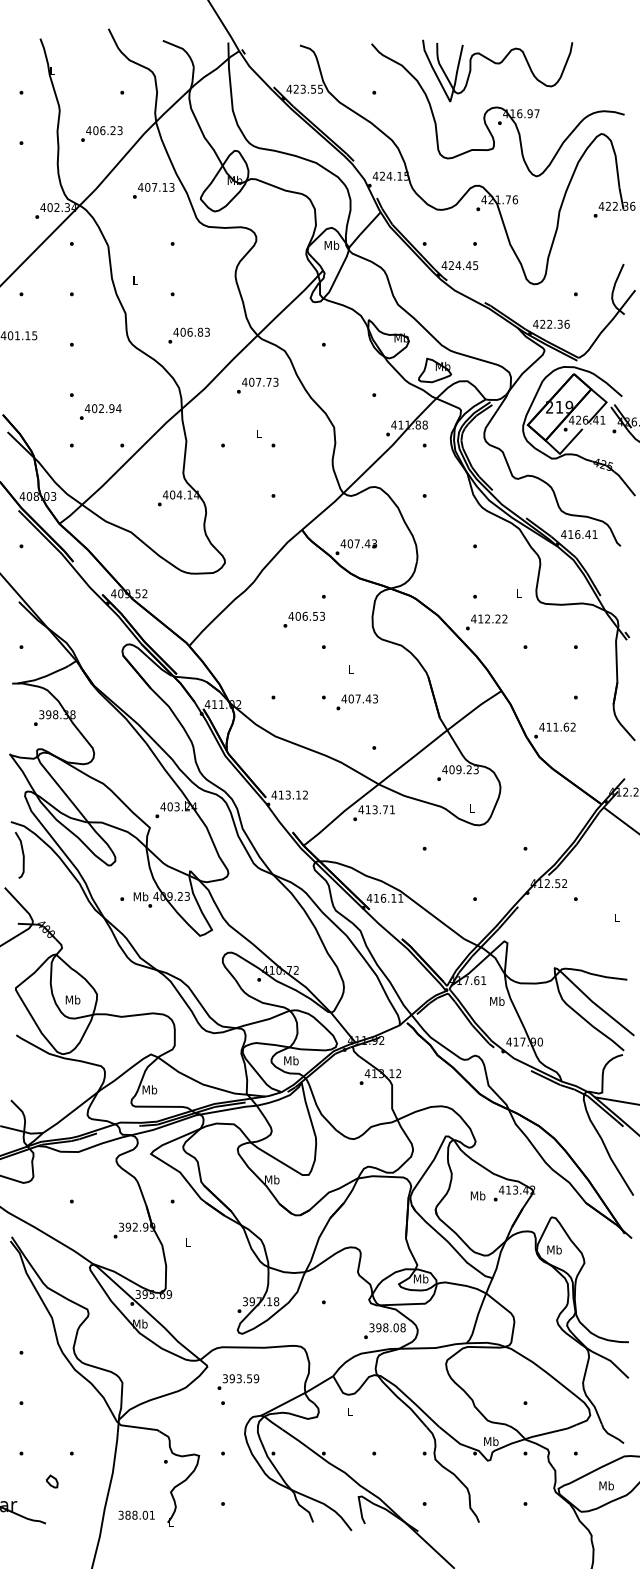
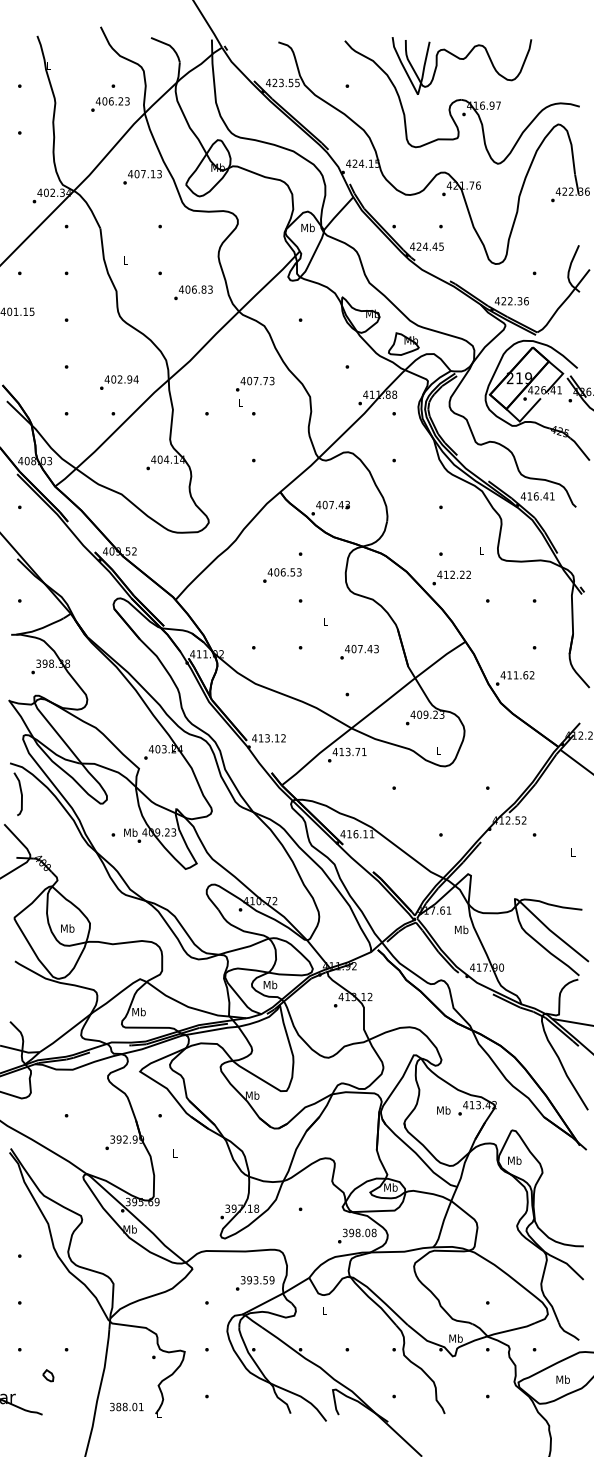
text: (101, 133) -> (110, 104), moved
text: (189, 335) -> (193, 292), moved
text: (258, 384) -> (255, 383), moved
text: (100, 411) -> (119, 382), moved
text: (357, 701) -> (359, 651), moved
text: (238, 1382) -> (255, 1283), moved

